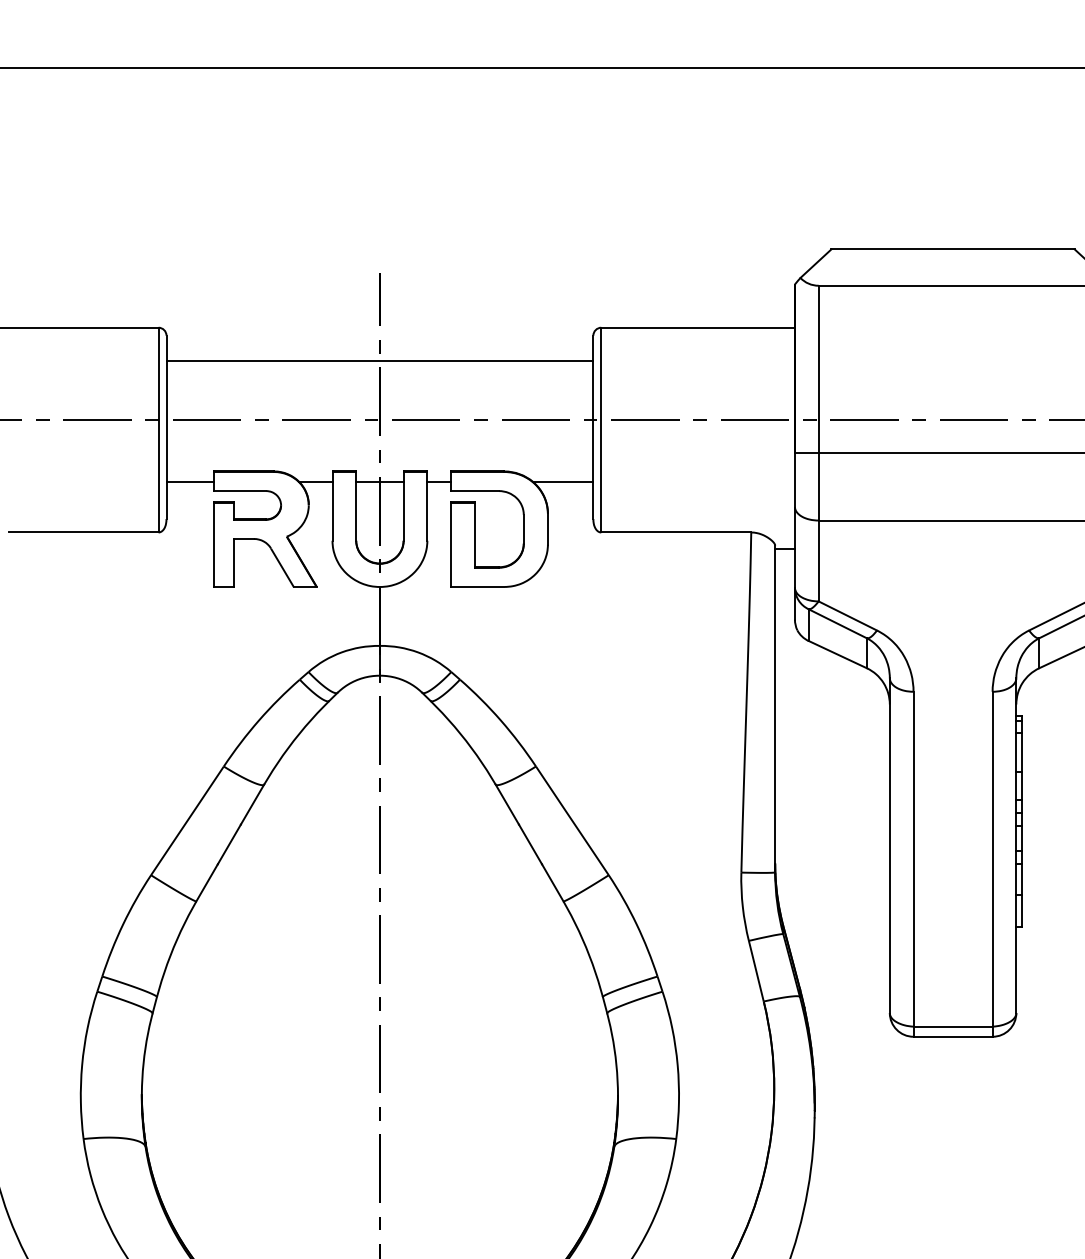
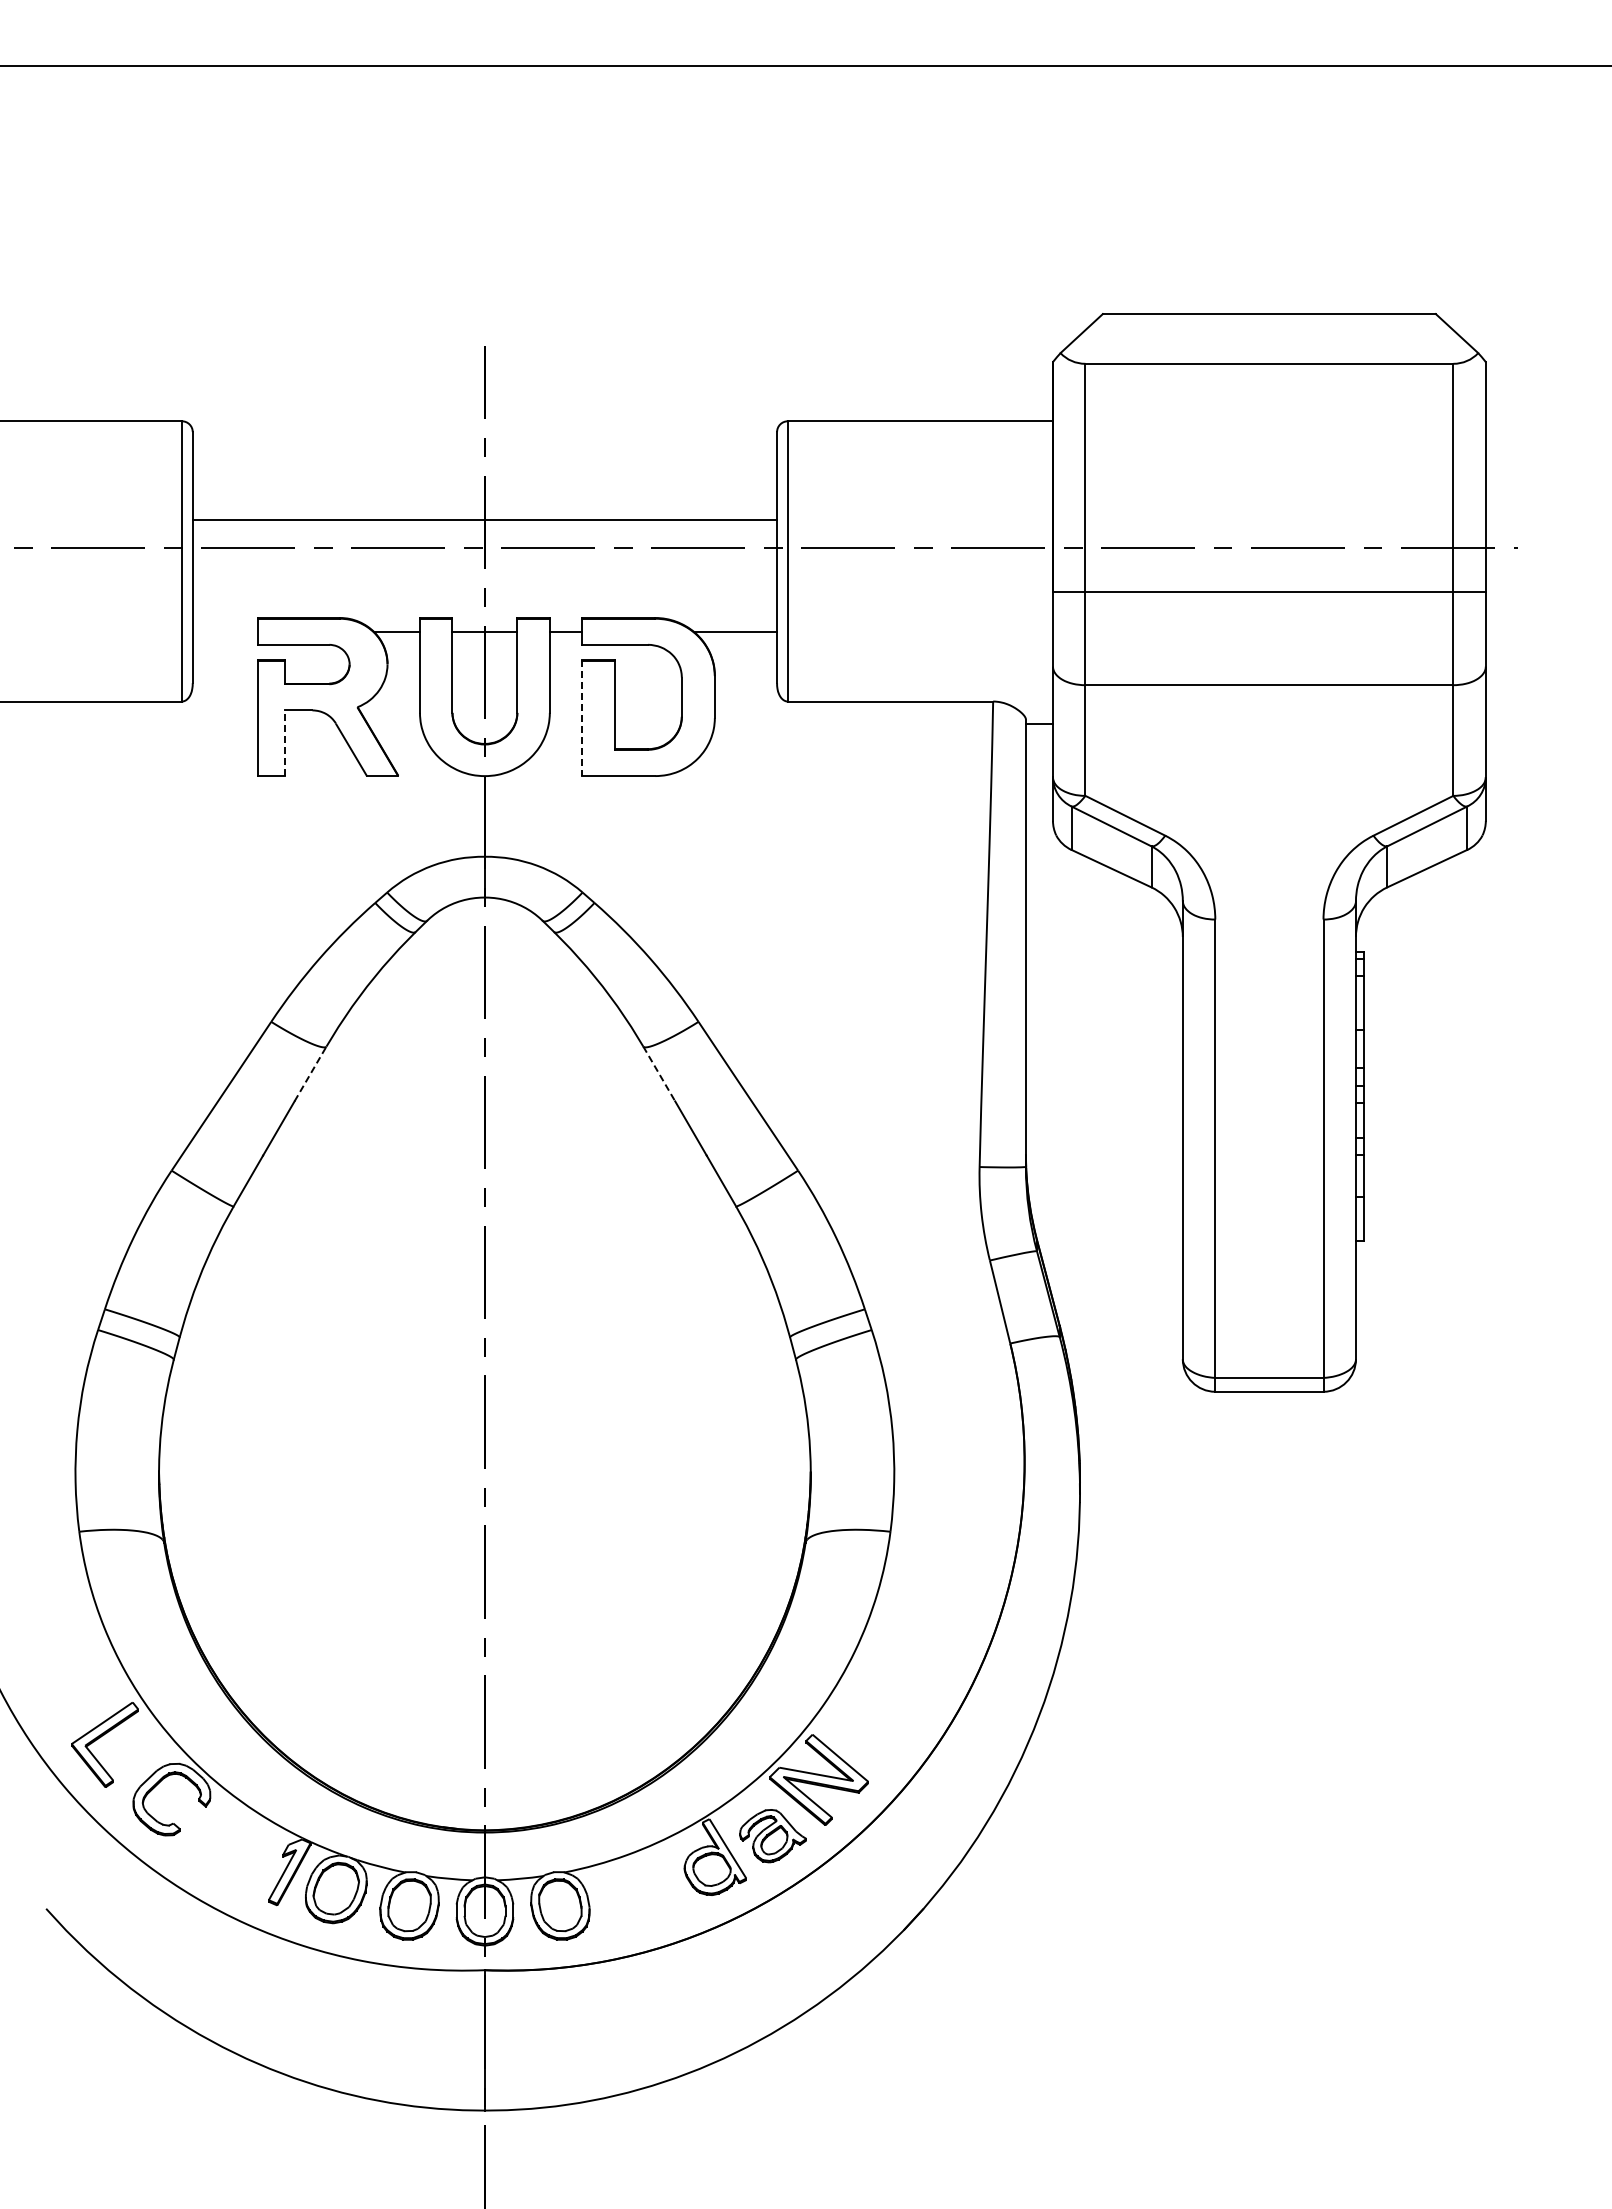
line: (379, 361) -> (484, 520), moved
line: (189, 482) -> (224, 632), removed
line: (451, 544) -> (582, 718), solid -> dashed
line: (233, 563) -> (284, 743), solid -> dashed
line: (252, 804) -> (310, 1073), solid -> dashed
line: (507, 804) -> (659, 1073), solid -> dashed

